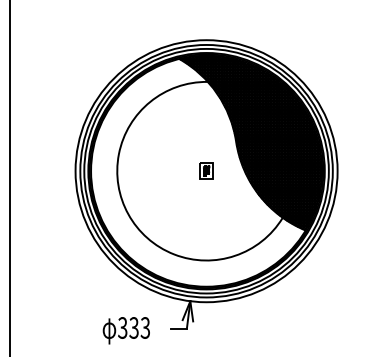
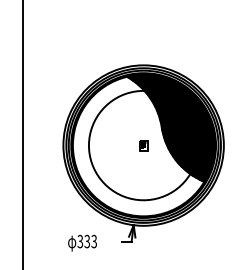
text: (126, 329) -> (82, 242), moved

